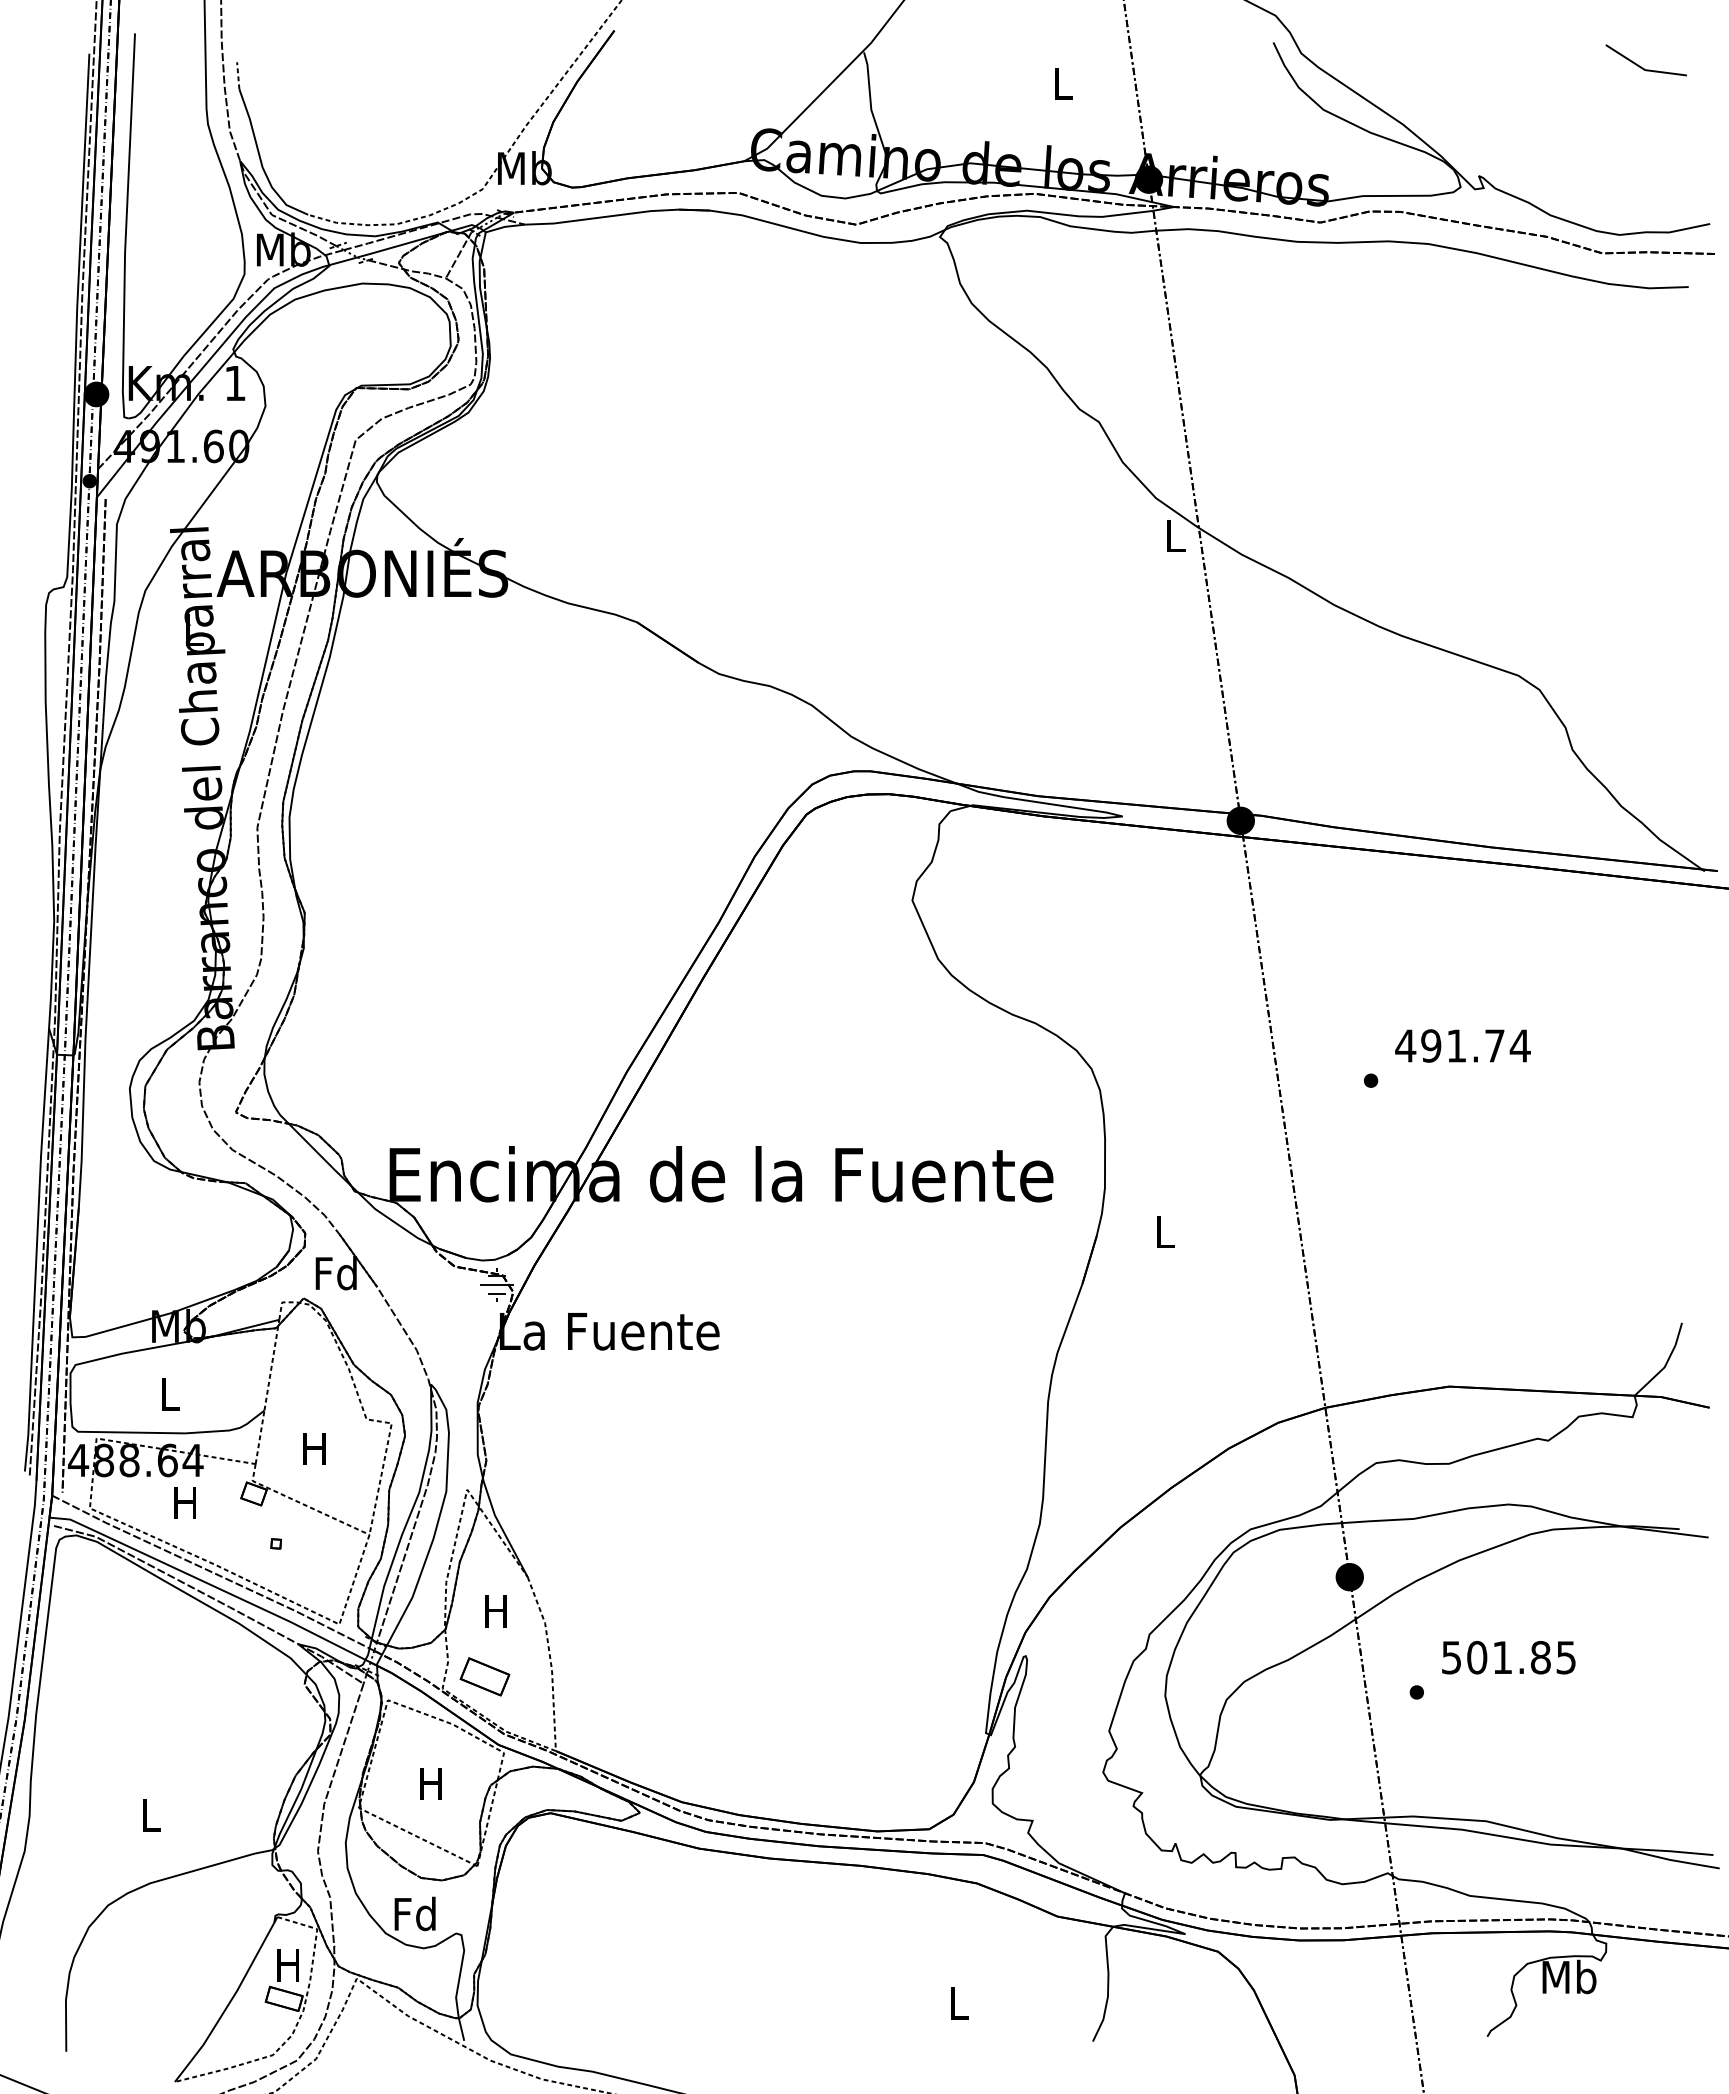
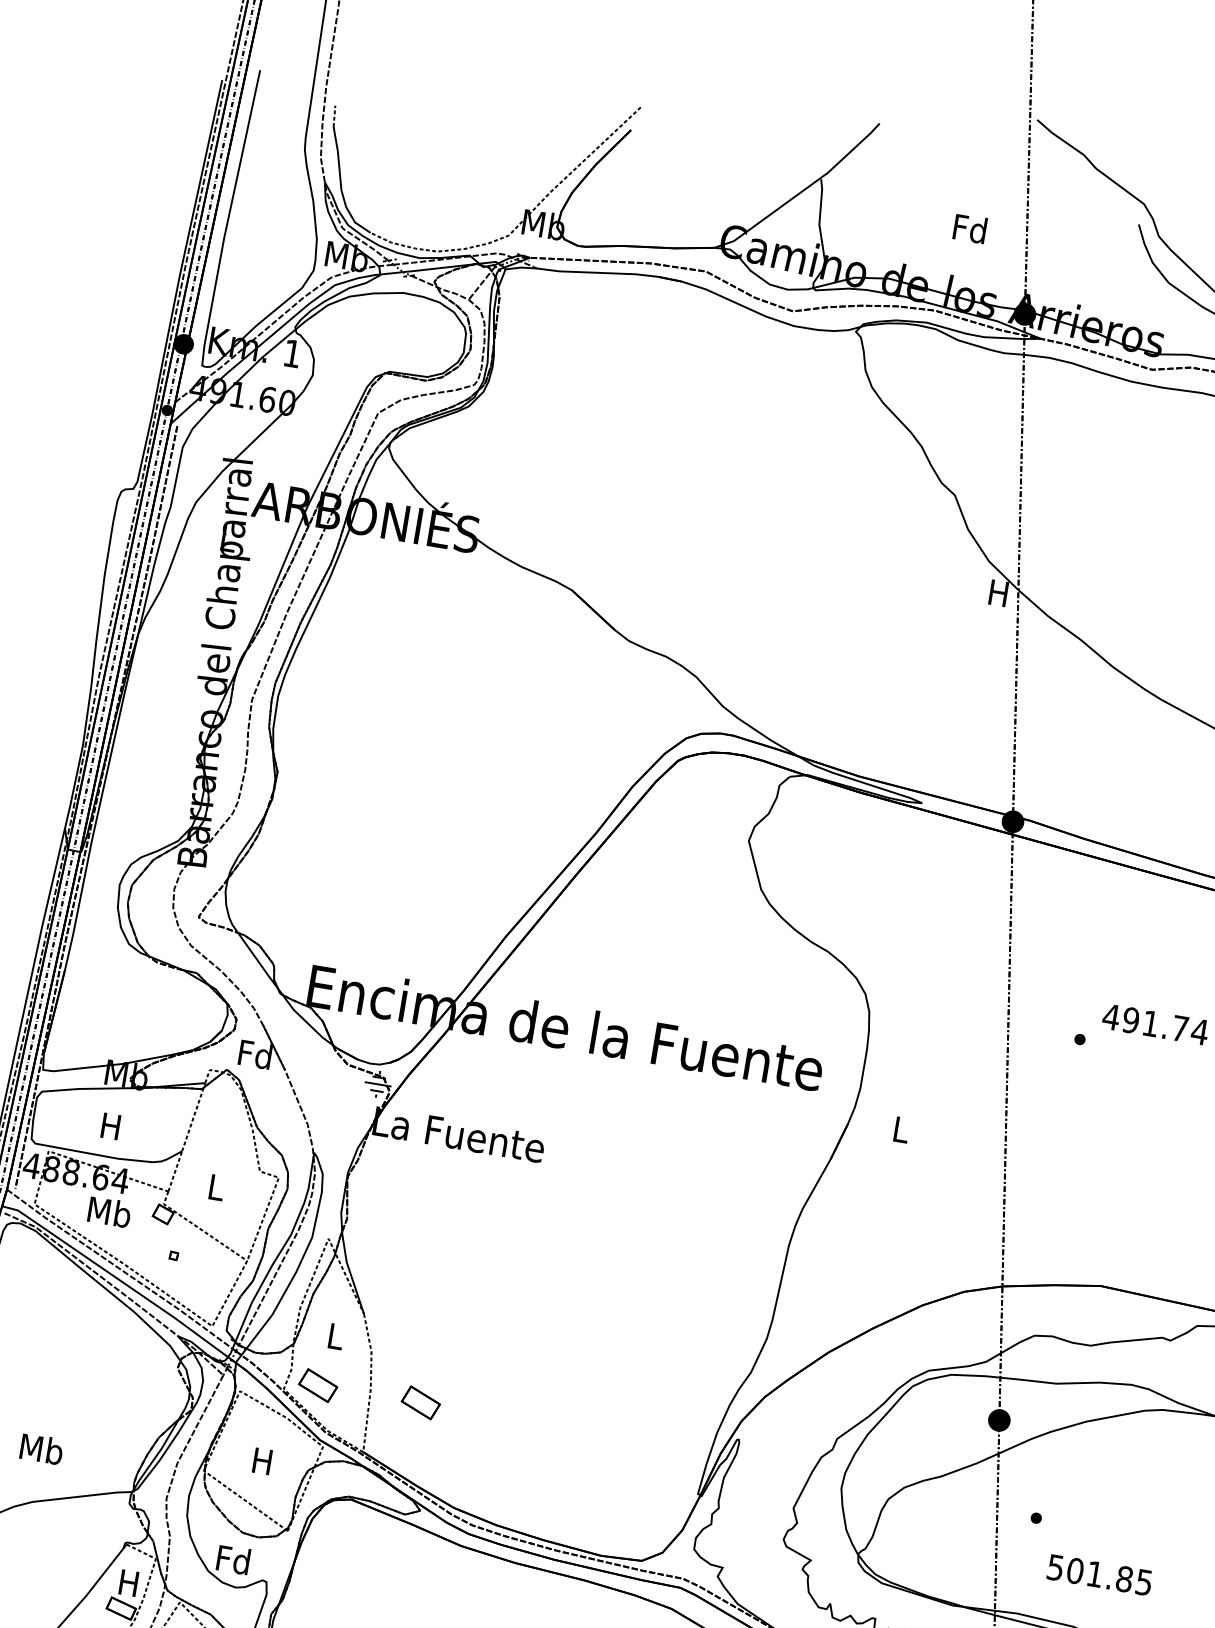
text: (1061, 83) -> (969, 228), L -> Fd
text: (1174, 535) -> (998, 592), L -> H
text: (169, 1394) -> (110, 1126), L -> H
text: (314, 1448) -> (215, 1187), H -> L
text: (186, 1502) -> (109, 1212), H -> Mb
text: (495, 1611) -> (334, 1336), H -> L
text: (1508, 1657) -> (1099, 1574), moved
part: (617, 1676) -> (420, 1402), added
text: (150, 1814) -> (41, 1448), L -> Mb

